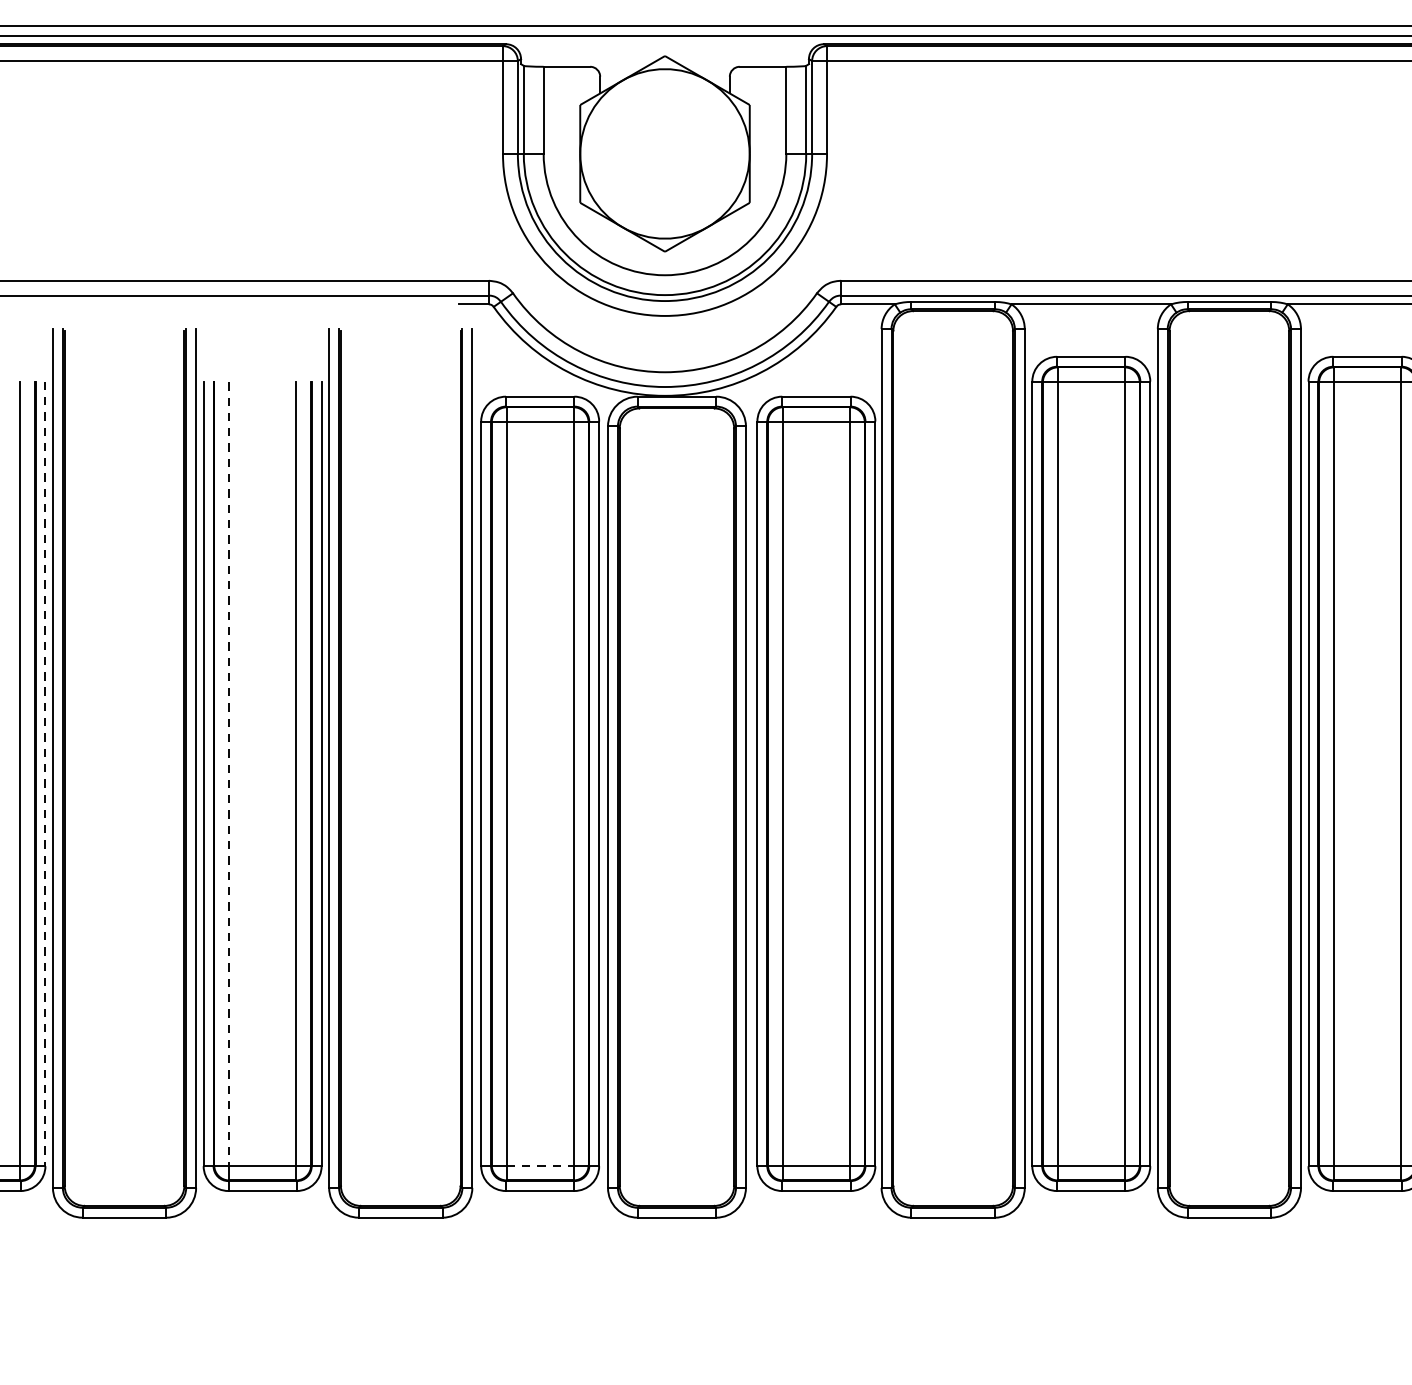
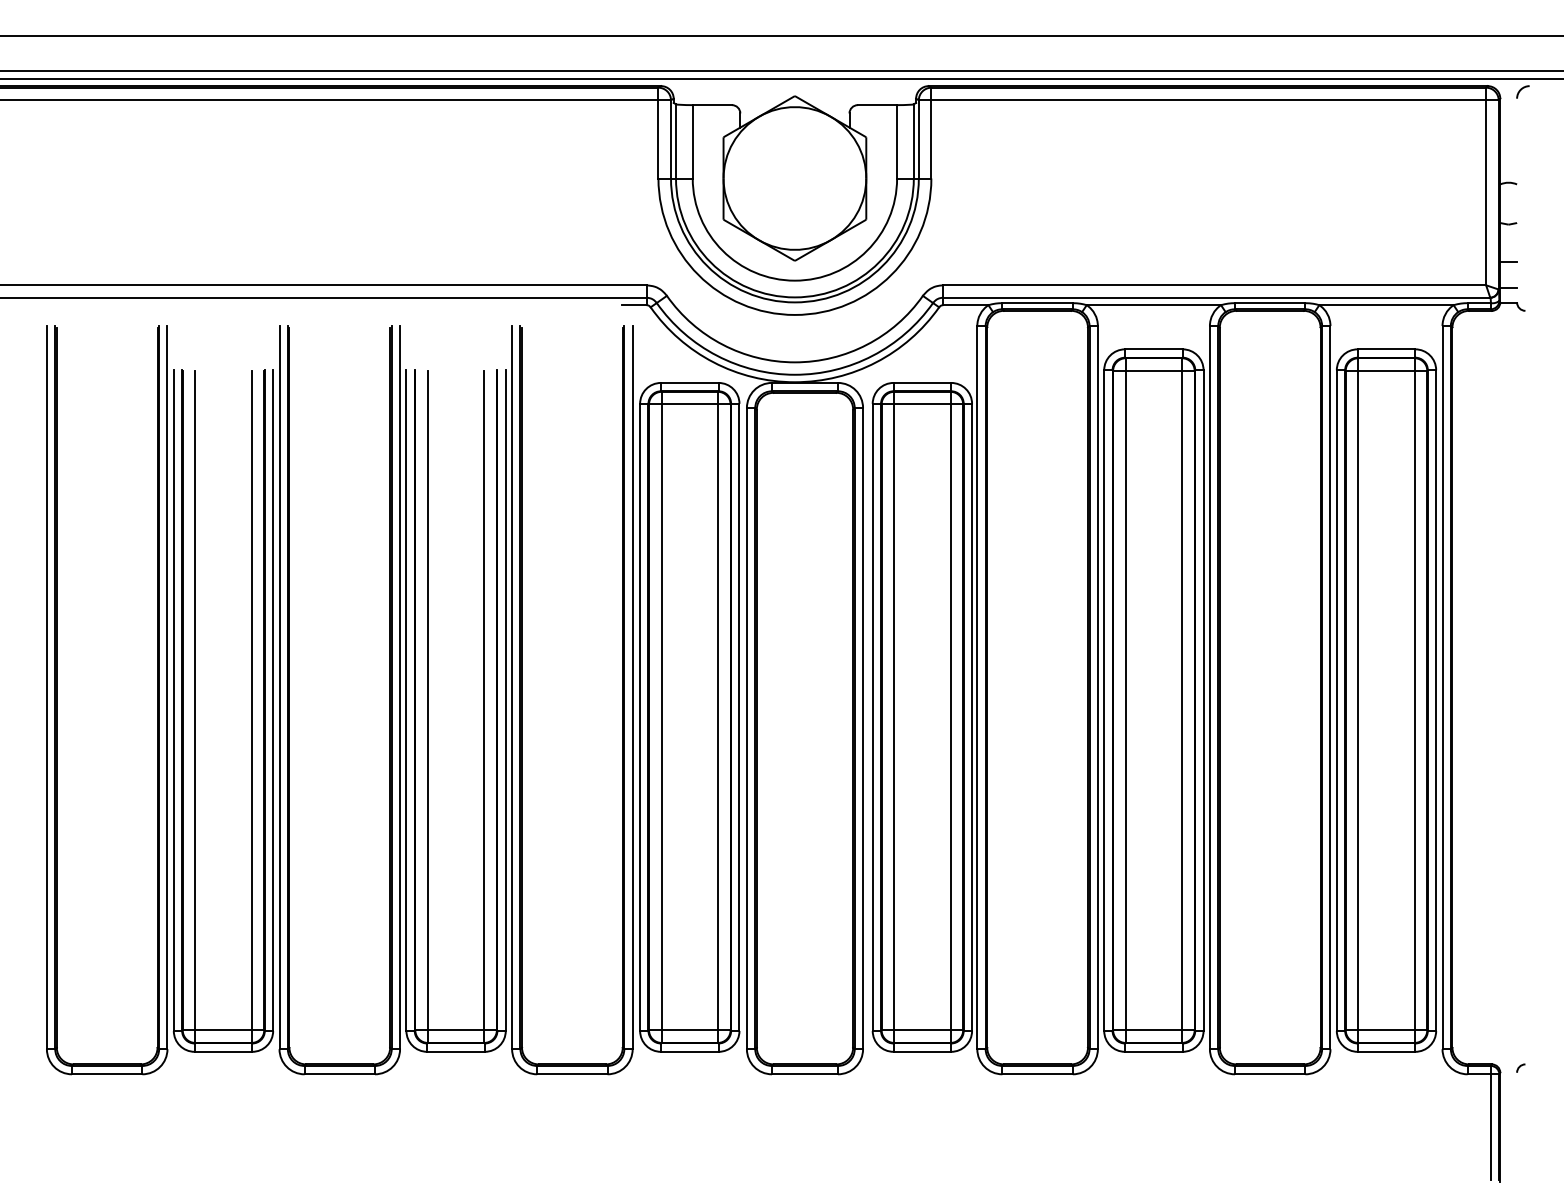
line: (228, 773) -> (427, 700), dashed -> solid
line: (45, 774) -> (273, 701), dashed -> solid
line: (541, 1165) -> (690, 1030), dashed -> solid

